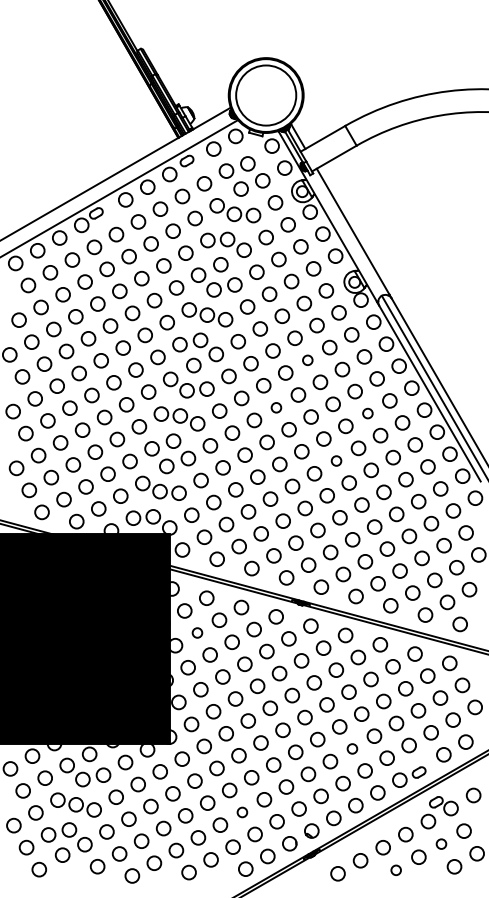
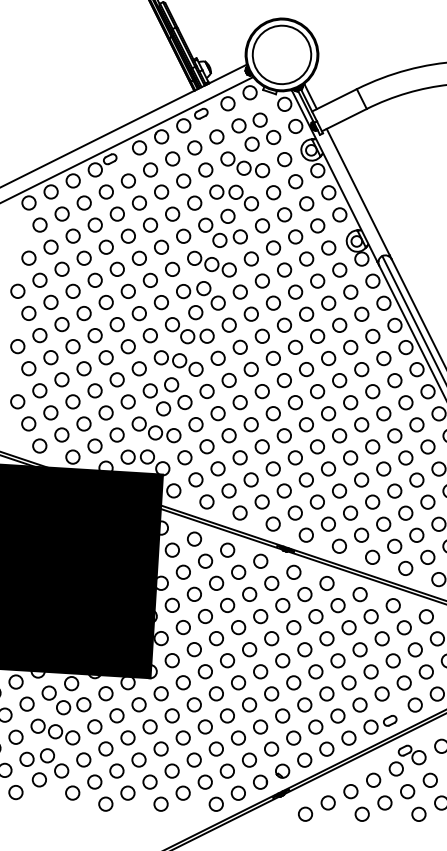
circle: (307, 360) -> (306, 314), size x1.43
circle: (276, 407) -> (273, 358), size x1.43
circle: (367, 413) -> (361, 369), size x1.43
circle: (336, 460) -> (328, 413), size x1.43
circle: (197, 632) -> (183, 571), size x1.43
circle: (352, 748) -> (326, 693), size x1.43
circle: (242, 812) -> (216, 749), size x1.43
circle: (441, 843) -> (407, 791), size x1.43
circle: (395, 870) -> (361, 814), size x1.43

